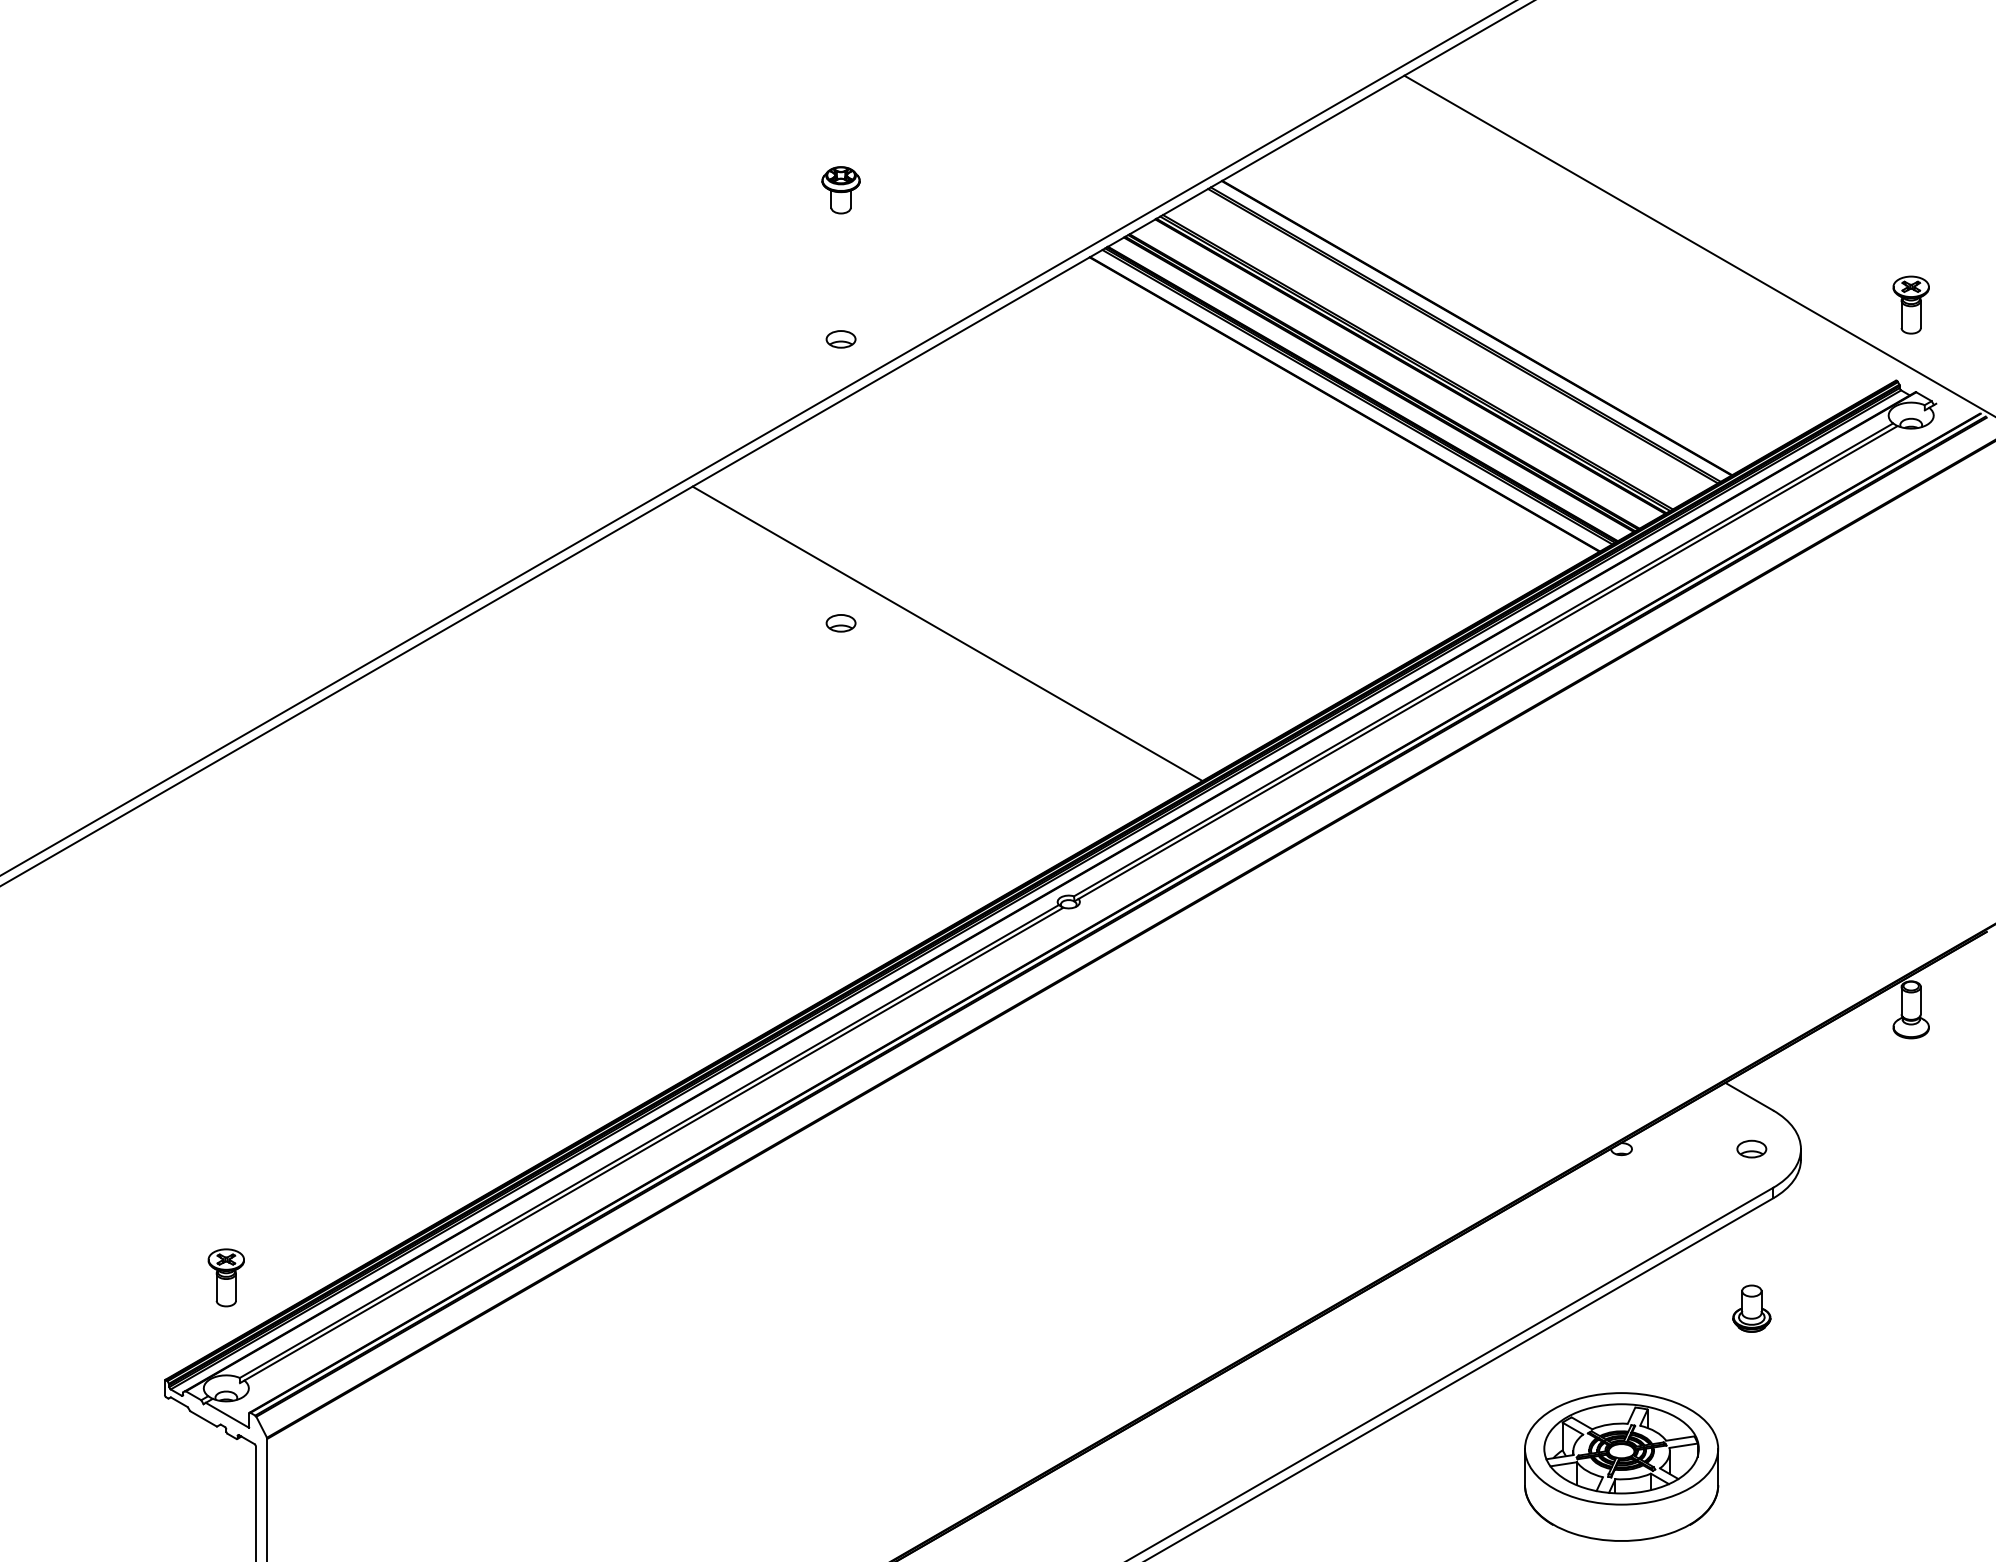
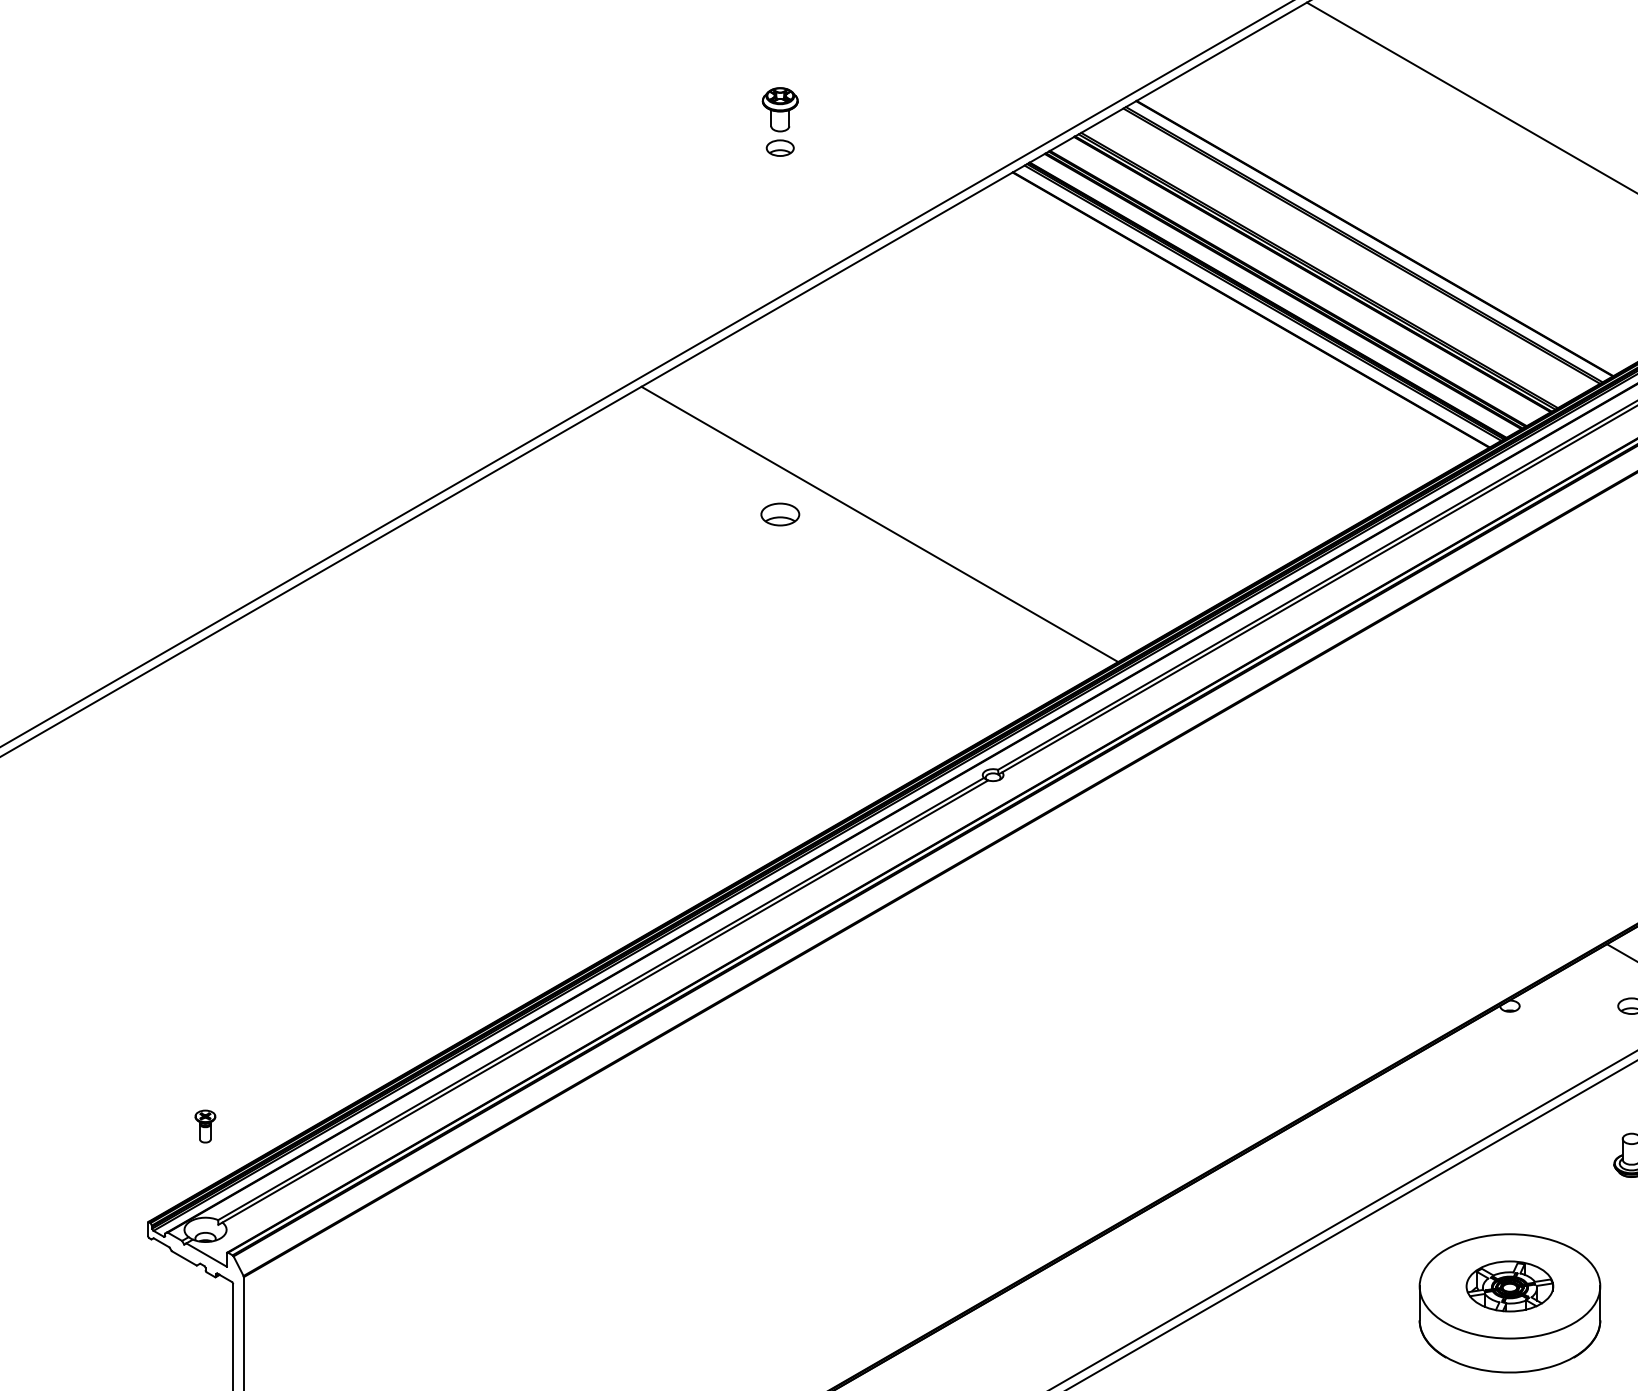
part: (840, 339) -> (779, 148), moved
part: (840, 623) -> (779, 514), size x1.4
part: (225, 1277) -> (204, 1126), size x0.6
part: (1621, 1448) -> (1509, 1286), size x0.6

